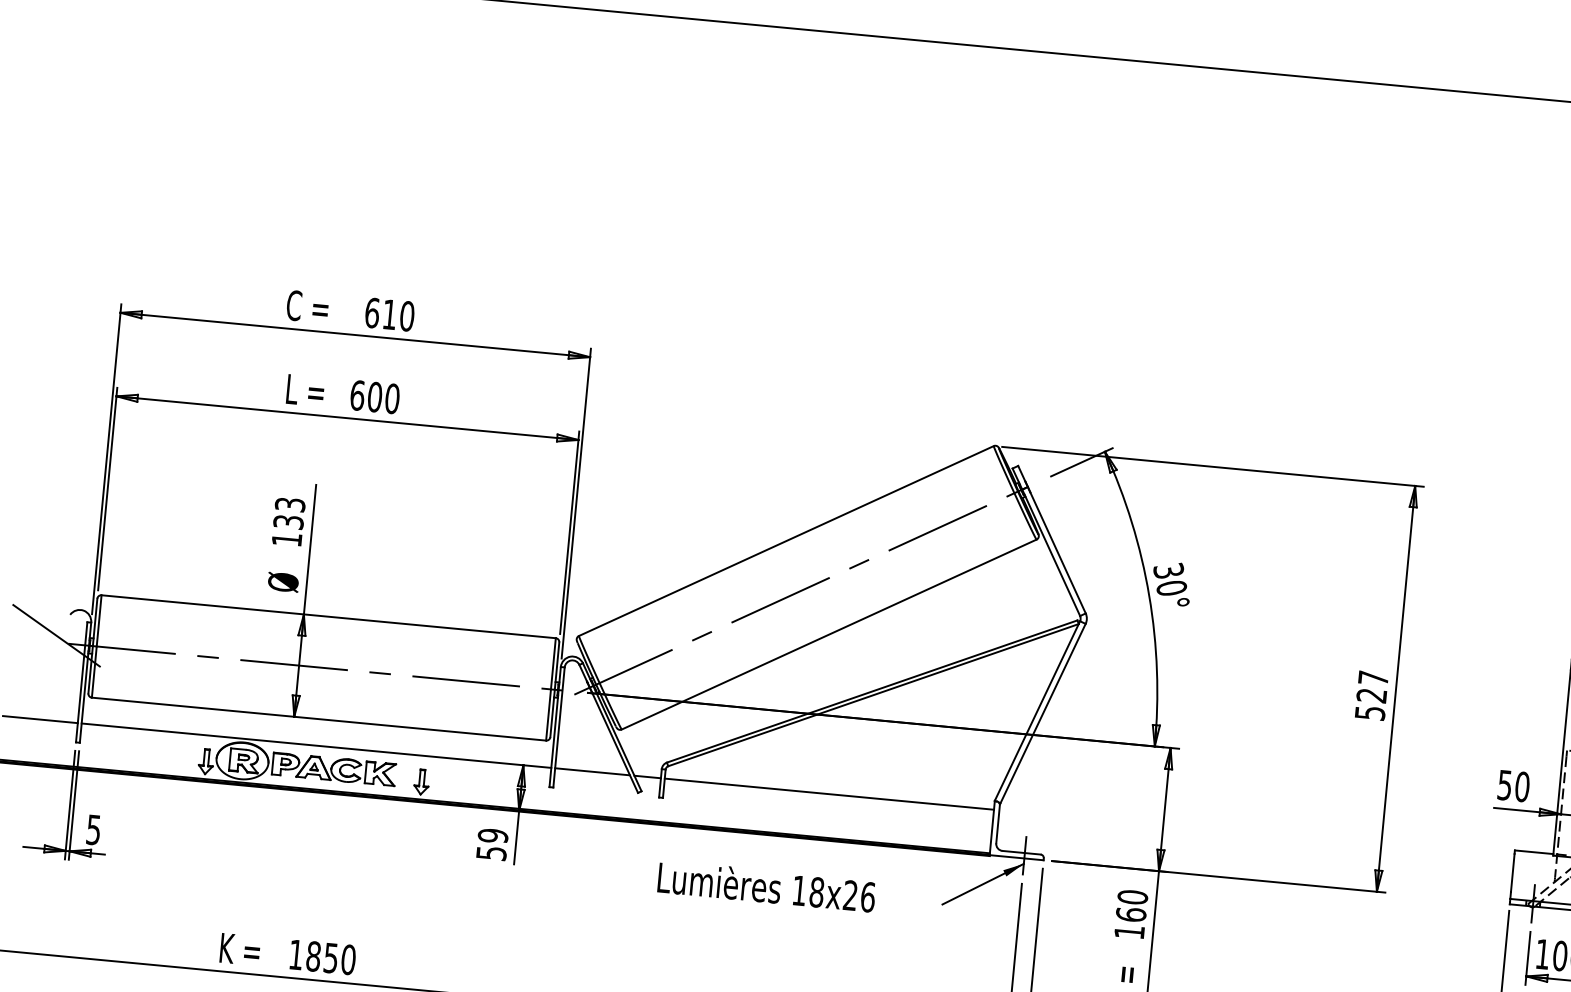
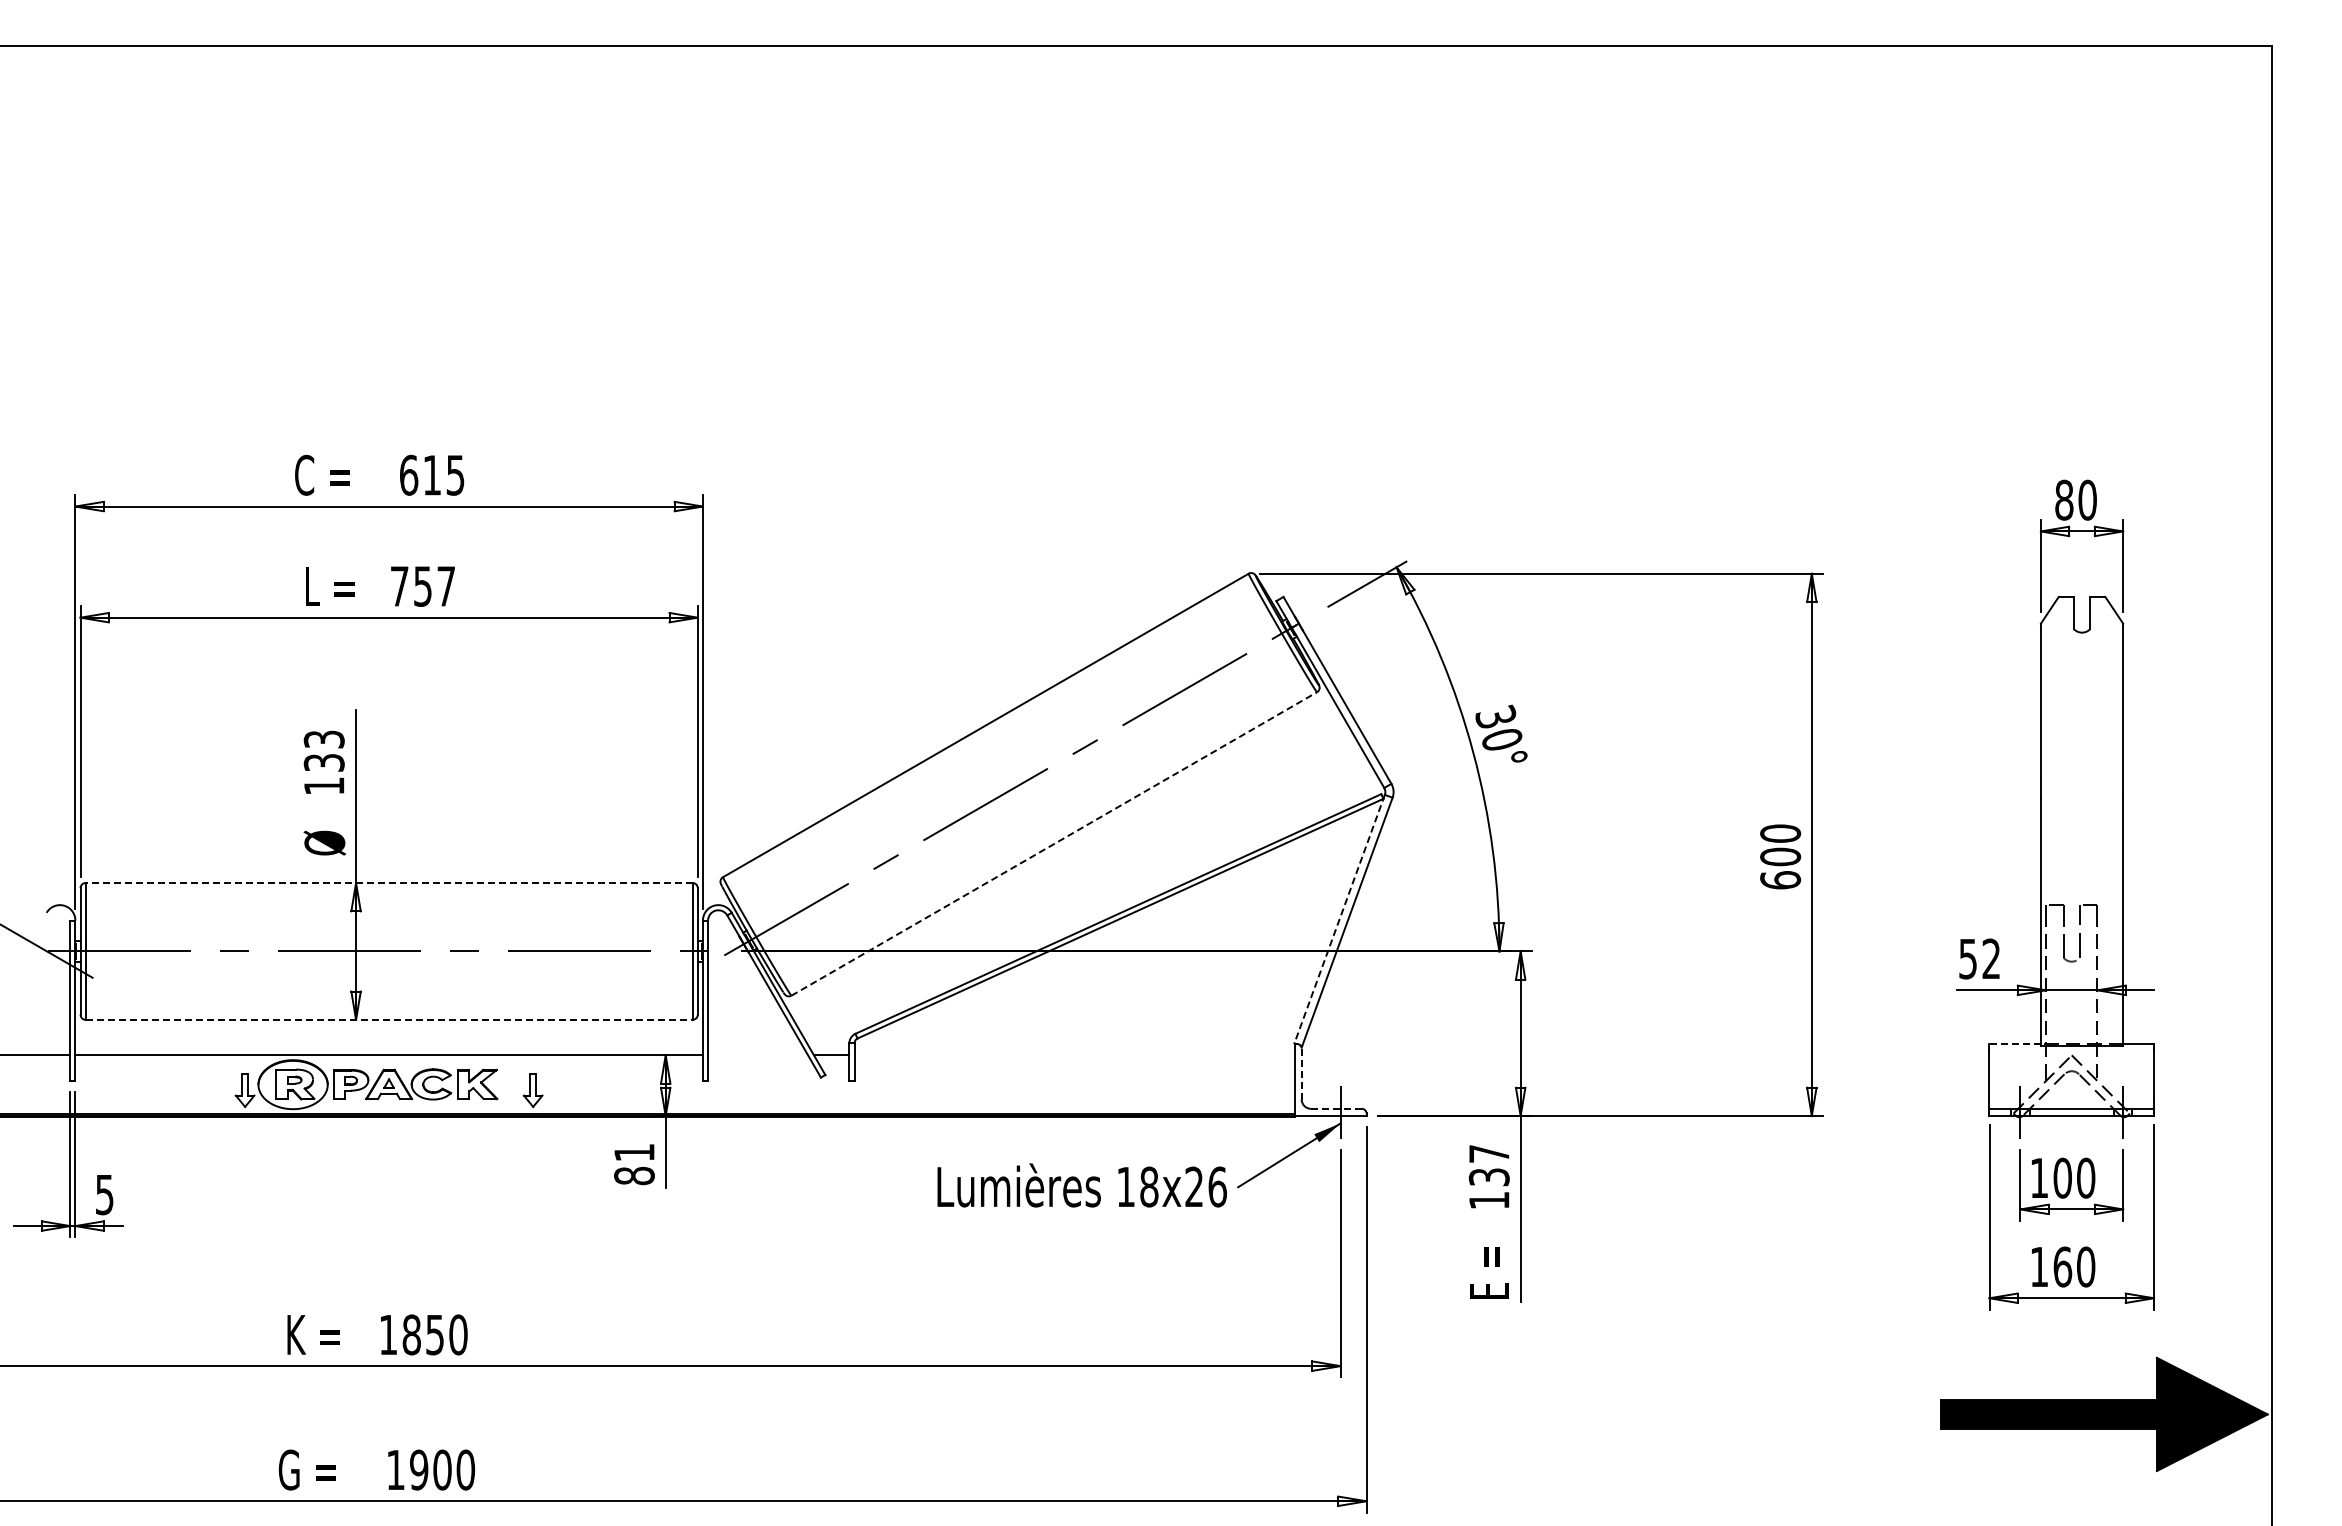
text: (407, 315) -> (455, 474), 610 -> 615
text: (374, 397) -> (422, 586), 600 -> 757
line: (328, 617) -> (388, 883), solid -> dashed
line: (829, 634) -> (1054, 843), solid -> dashed
text: (1371, 695) -> (1780, 856), 527 -> 600
line: (1037, 711) -> (1339, 919), solid -> dashed
line: (319, 718) -> (389, 1019), solid -> dashed
line: (592, 771) -> (758, 1055), removed
text: (1522, 786) -> (1991, 958), 50 -> 52
line: (829, 794) -> (1074, 1055), removed
line: (997, 824) -> (1301, 1074), solid -> dashed
text: (492, 844) -> (634, 1164), 59 -> 81
line: (1021, 852) -> (1336, 1108), solid -> dashed
line: (1534, 852) -> (2015, 1044), solid -> dashed
text: (766, 886) -> (1081, 1185), moved
text: (1131, 905) -> (1488, 1165), 160 -> 137

